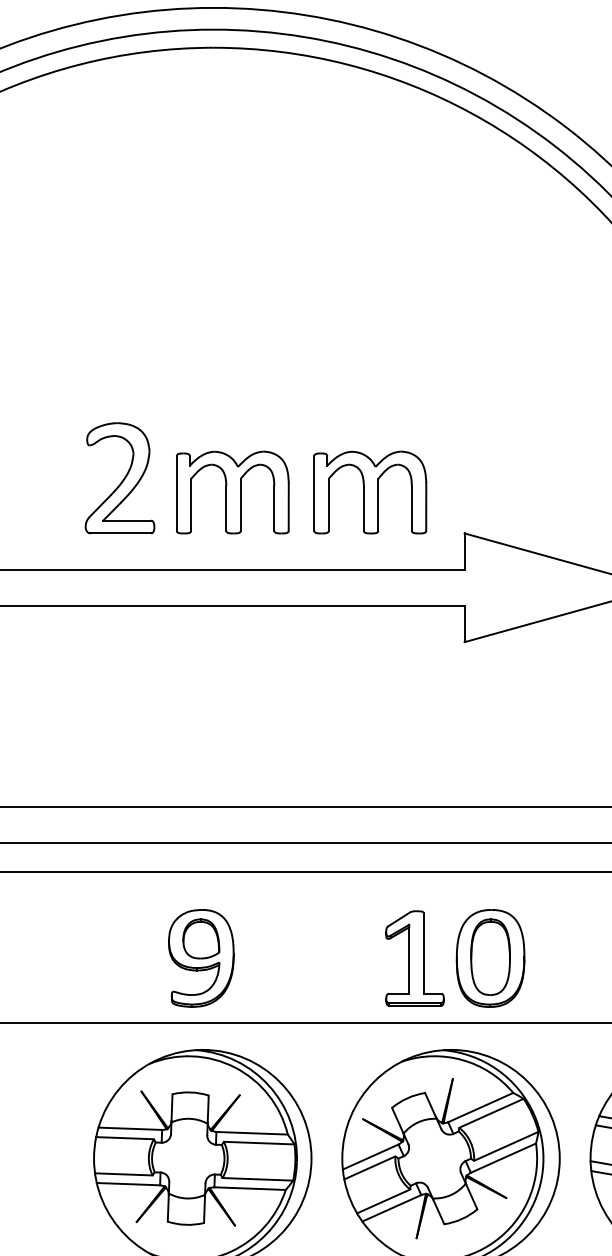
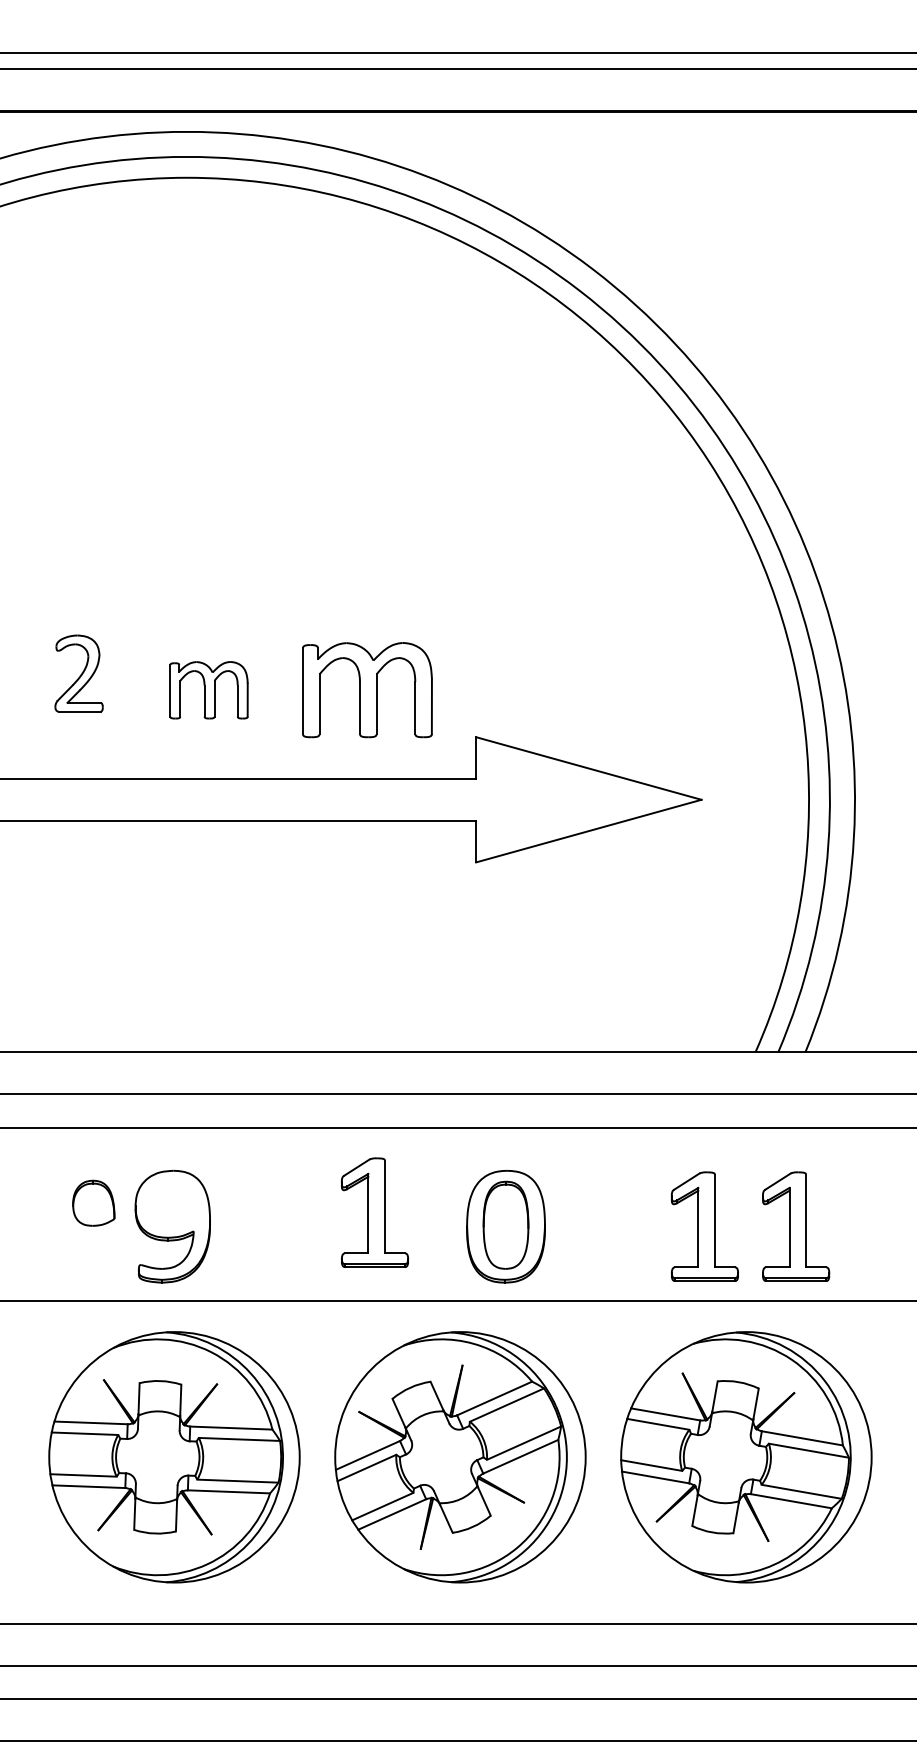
part: (119, 478) -> (78, 673), size x0.6
part: (232, 492) -> (208, 690), size x0.6
part: (201, 938) -> (93, 1202), moved
part: (414, 958) -> (374, 1212), moved

